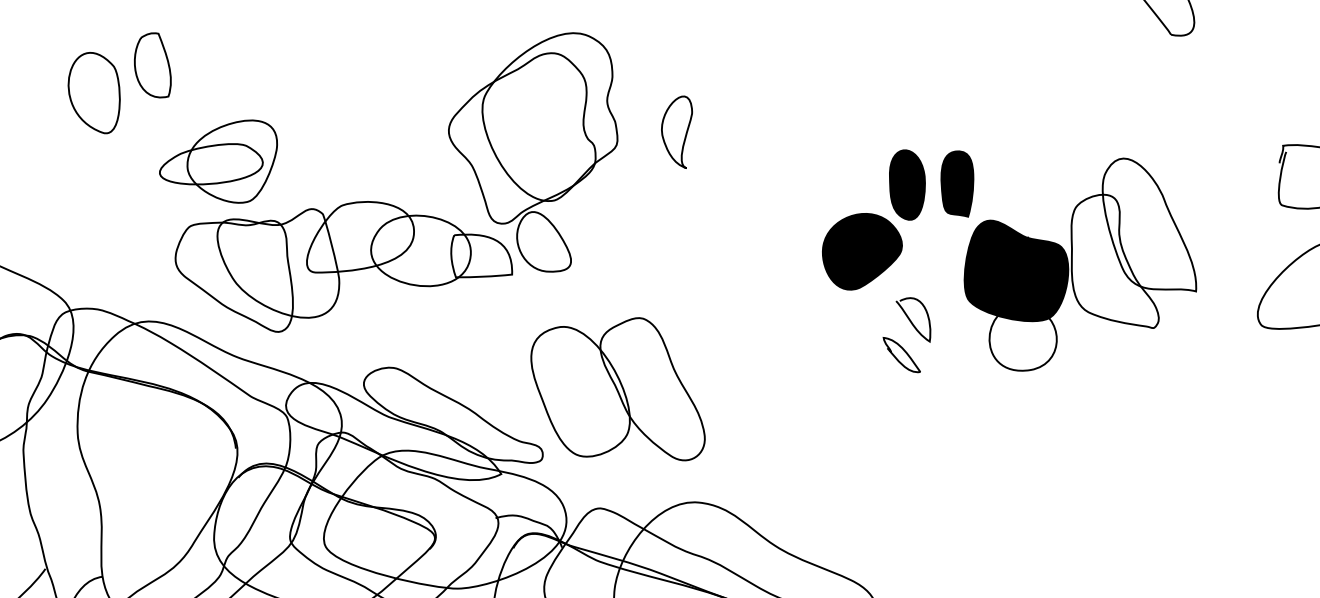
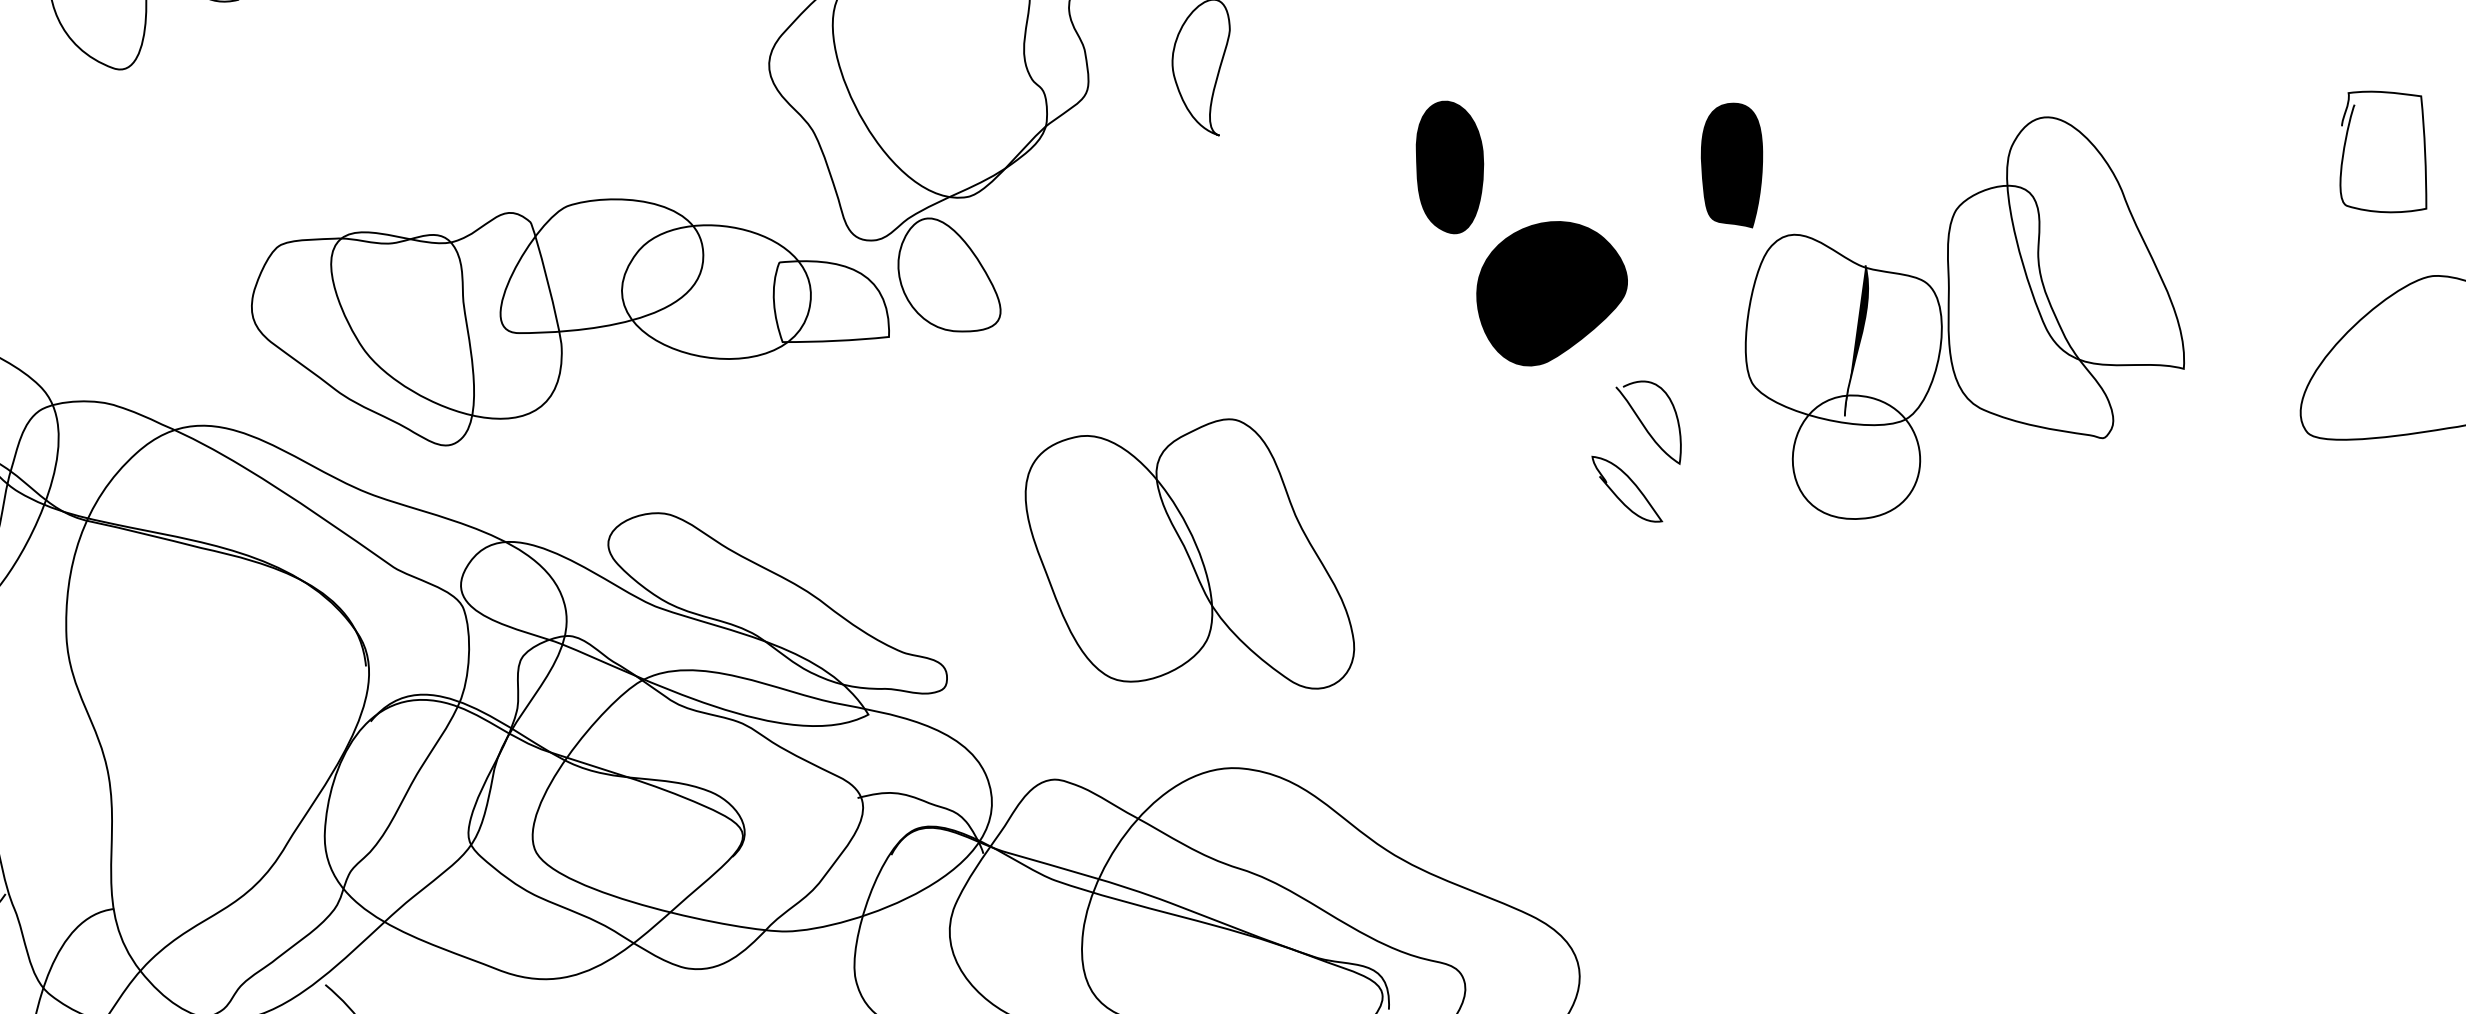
part: (218, 161) -> (333, 122), removed
part: (907, 184) -> (1450, 166), moved
fill: (1016, 270) -> (1843, 329), removed
part: (617, 389) -> (1188, 554), moved

